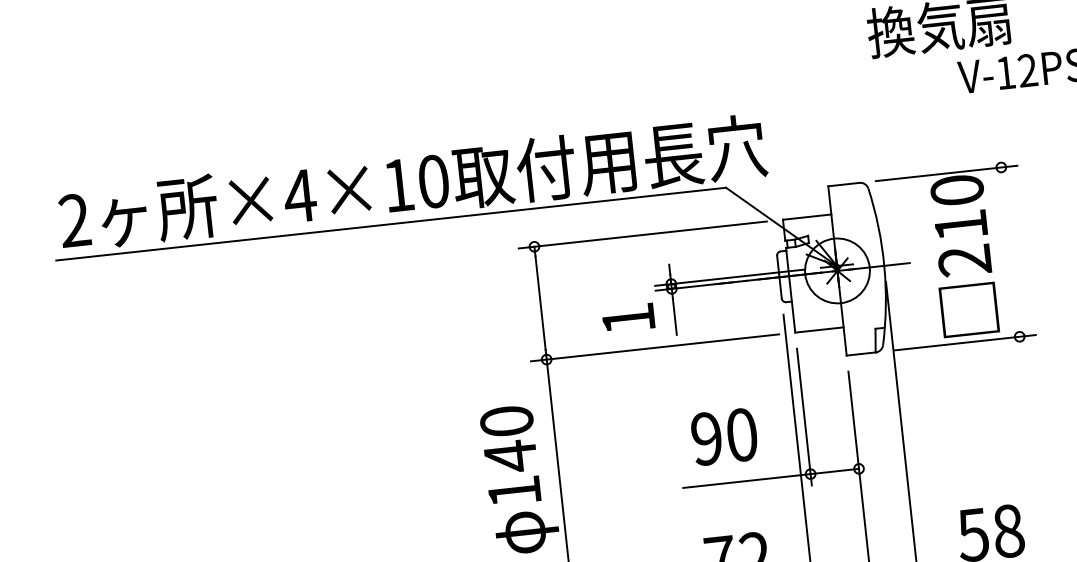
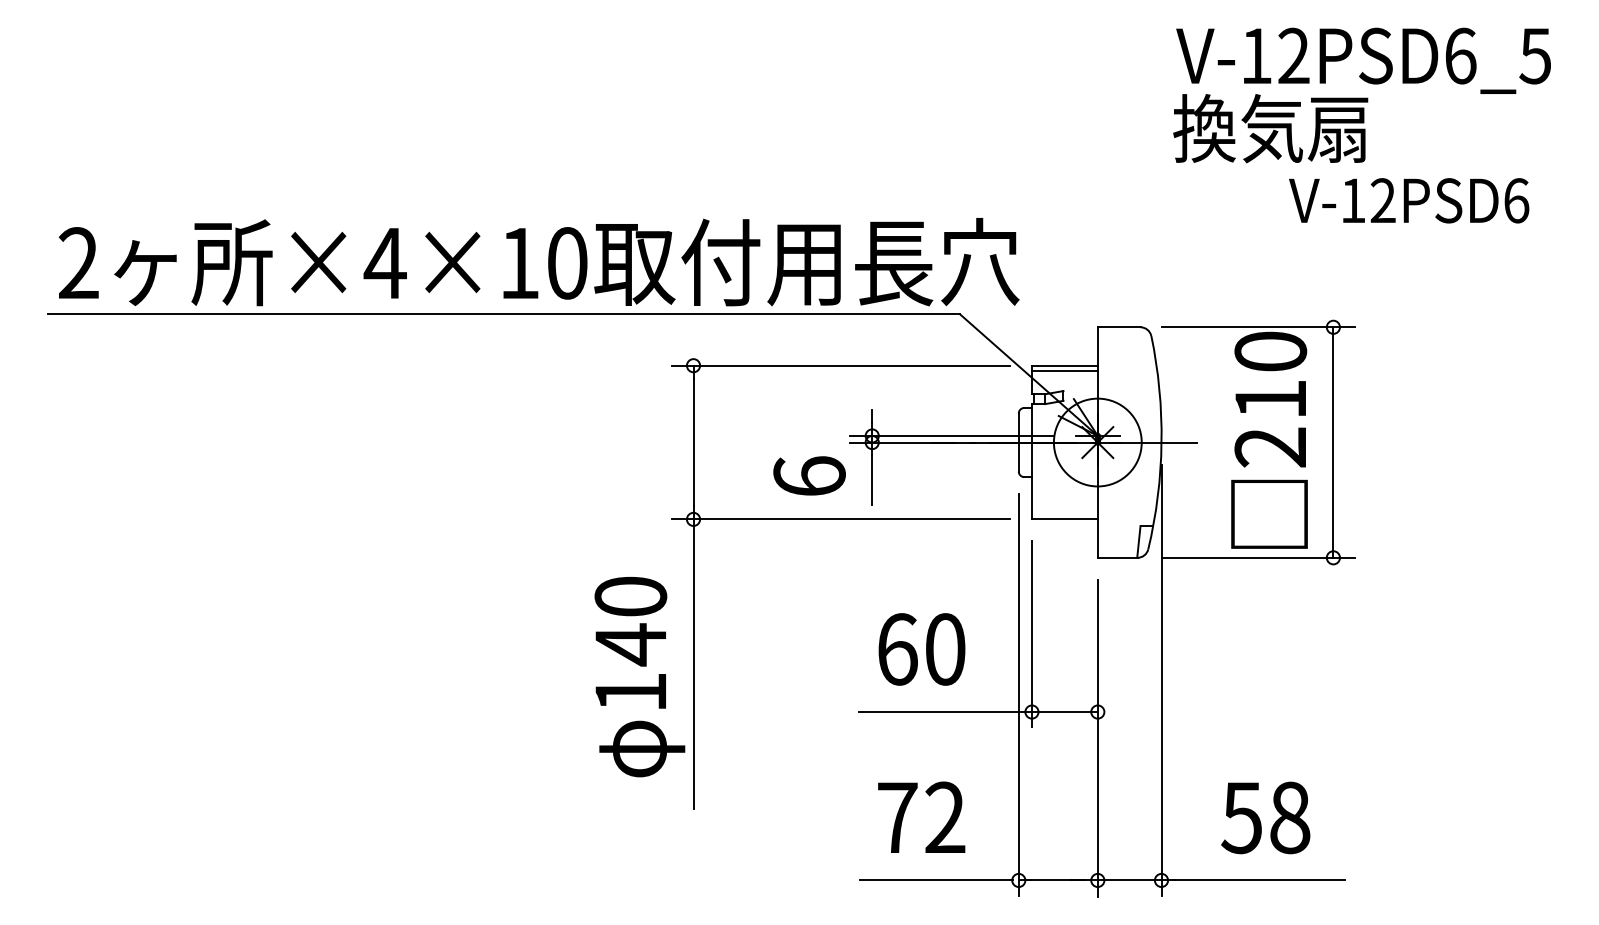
line: (807, 221) -> (1064, 371), added
line: (1010, 252) -> (1333, 442), added
text: (628, 318) -> (809, 475), 1 -> 6
text: (706, 438) -> (897, 649), 90 -> 60

